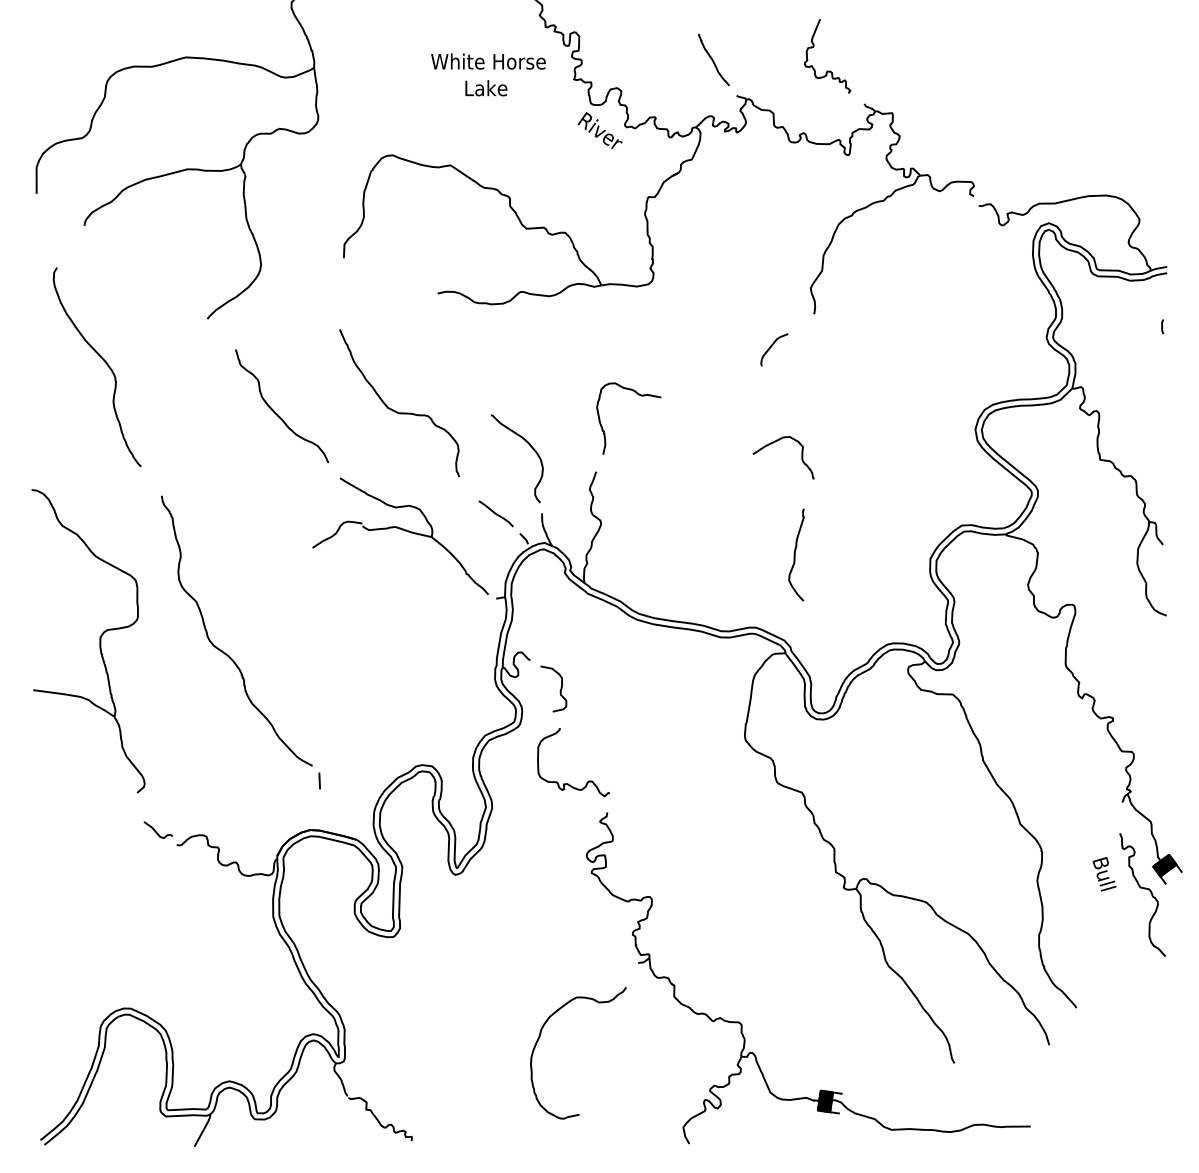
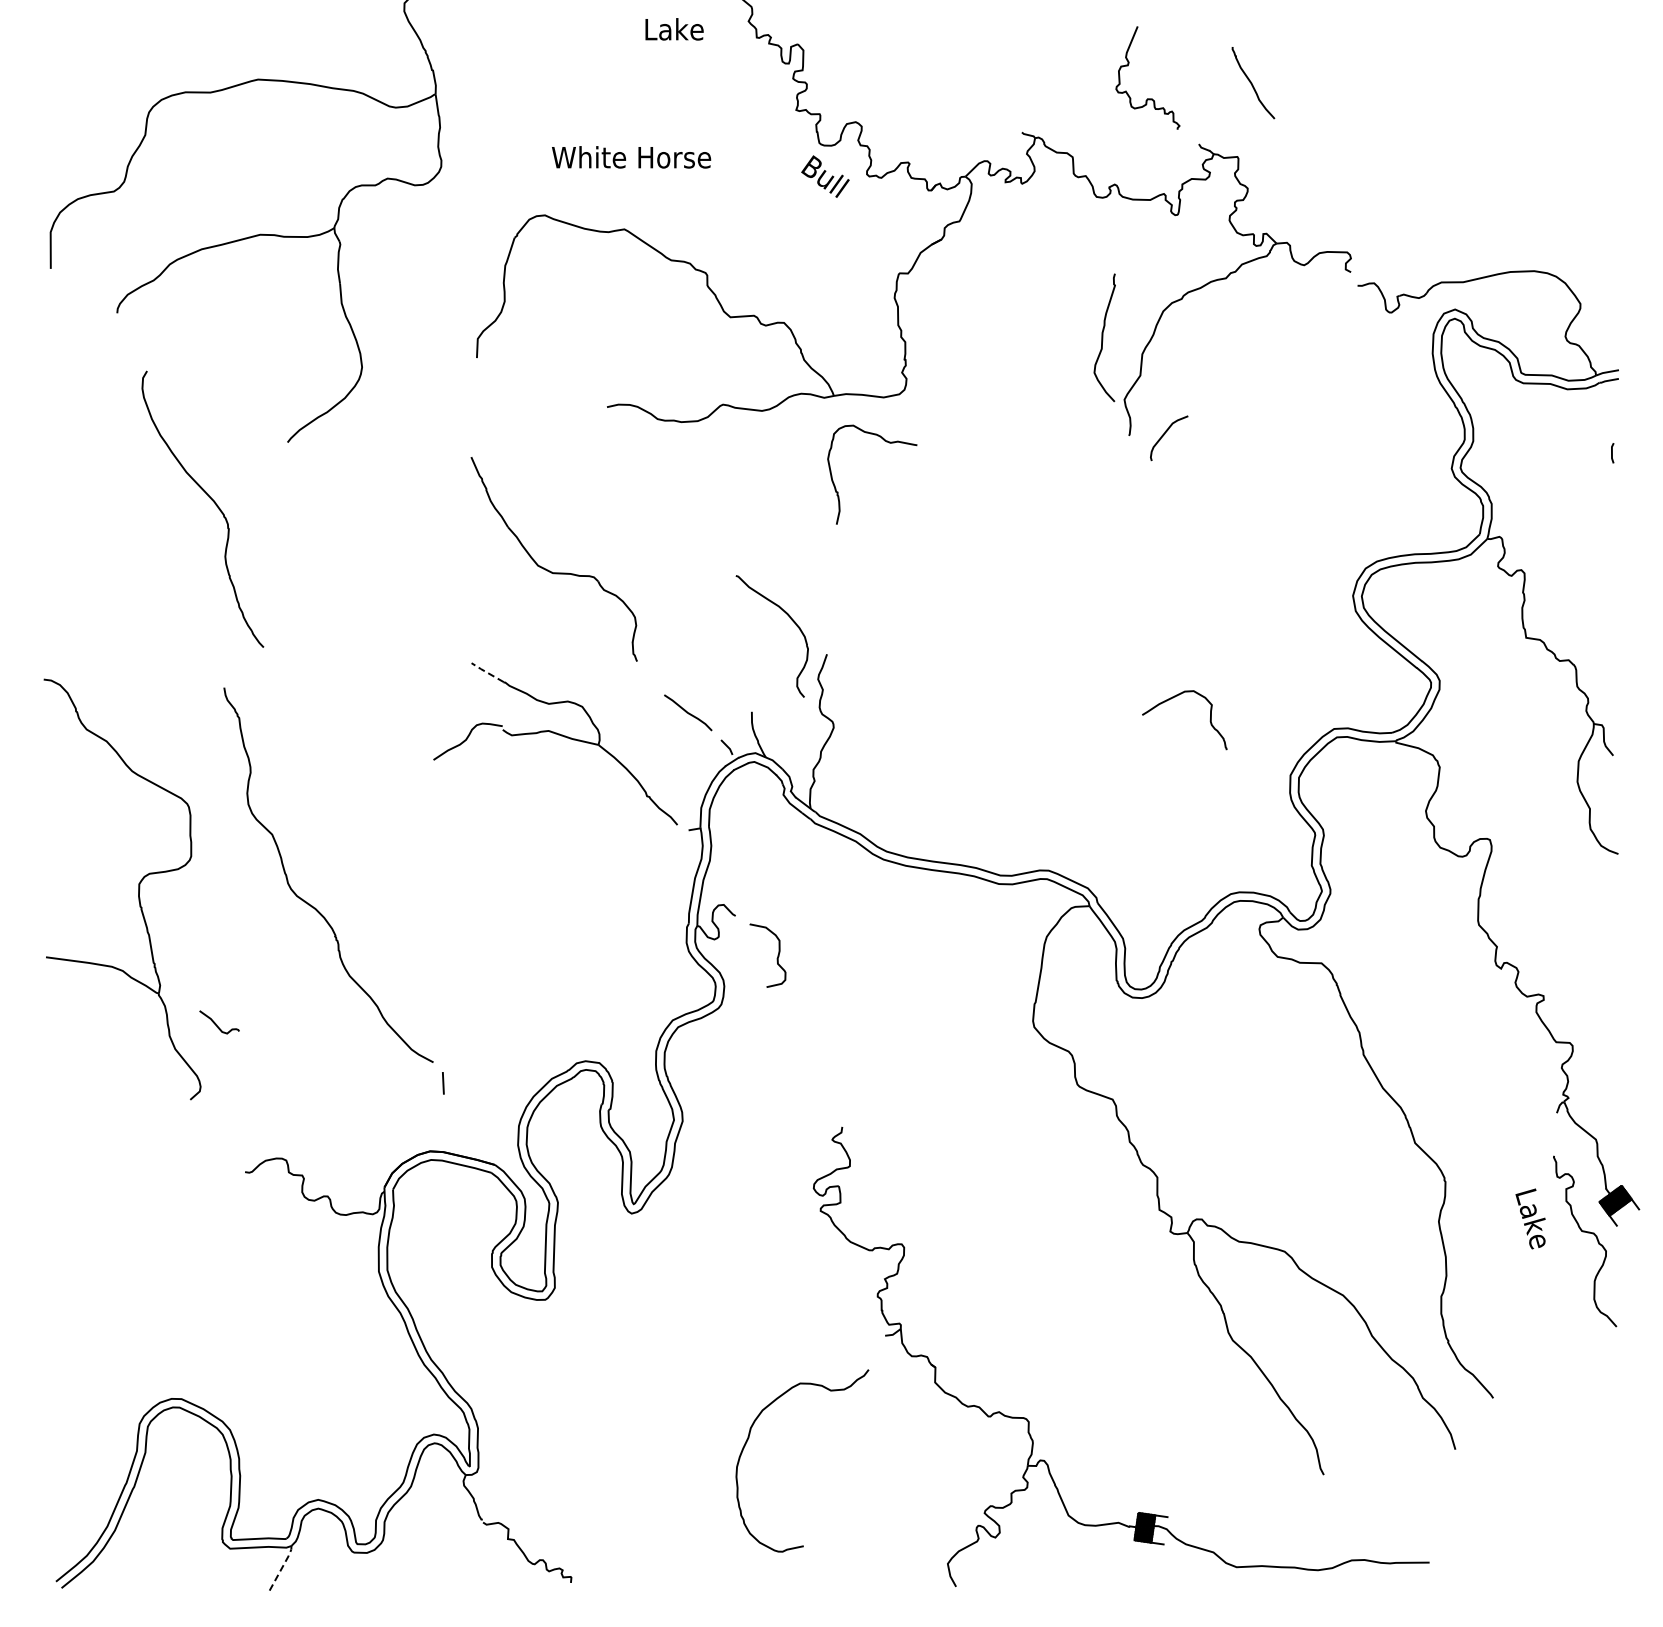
curve: (713, 60) -> (1252, 83), moved
text: (488, 61) -> (631, 157), moved
text: (486, 88) -> (674, 29), moved
text: (600, 131) -> (833, 182), River -> Bull
curve: (771, 347) -> (1164, 435), moved
part: (102, 360) -> (210, 499), moved
curve: (639, 395) -> (886, 442), moved
part: (275, 412) -> (382, 572), removed
part: (775, 442) -> (1173, 698), moved
part: (530, 446) -> (790, 619), moved
line: (350, 484) -> (486, 672), solid -> dashed
curve: (795, 554) -> (1103, 337), moved
curve: (567, 783) -> (787, 1086), removed
curve: (156, 830) -> (216, 1023), moved
text: (1104, 879) -> (1532, 1220), Bull -> Lake
line: (203, 1130) -> (282, 1567), solid -> dashed

